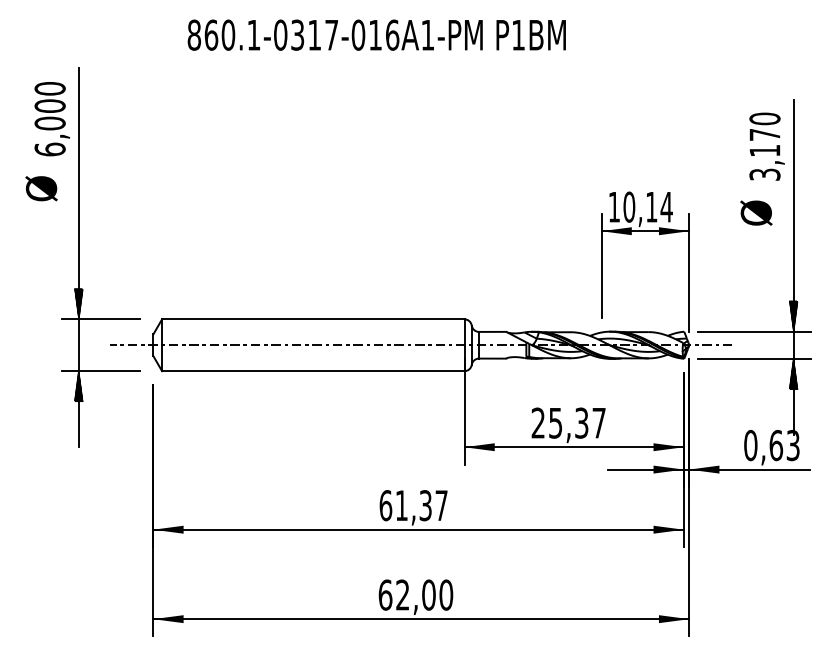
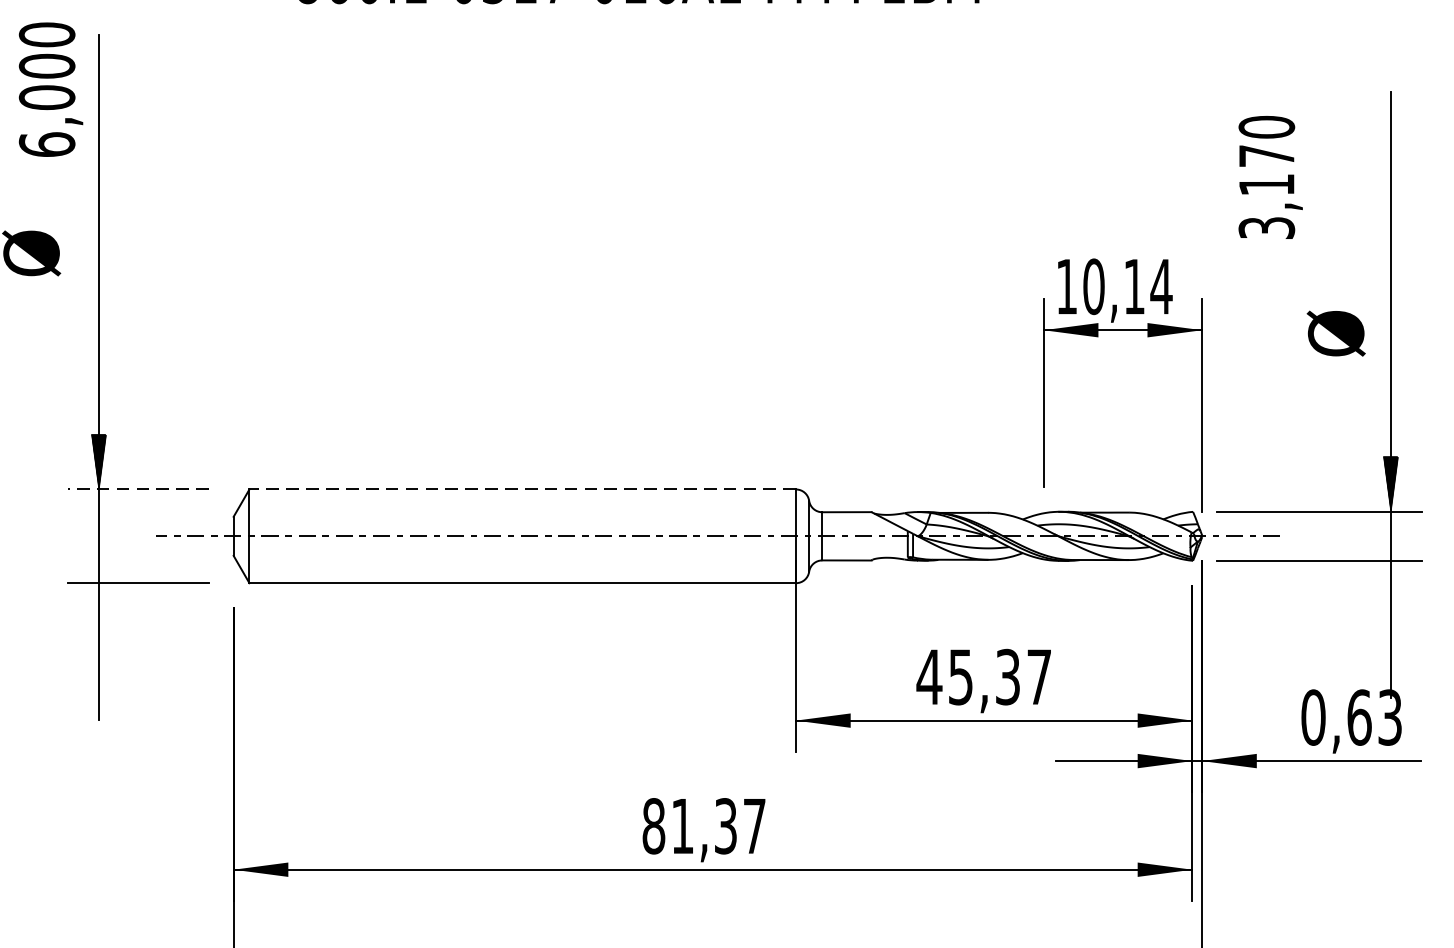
text: (51, 119) -> (49, 90), moved
text: (766, 146) -> (1269, 177), moved
text: (756, 212) -> (1336, 332), moved
line: (100, 319) -> (138, 489), solid -> dashed
line: (312, 319) -> (521, 489), solid -> dashed
hatch: (793, 373) -> (1390, 587), removed
hatch: (78, 386) -> (98, 610), removed
text: (538, 422) -> (929, 675), 25,37 -> 45,37
text: (385, 505) -> (653, 825), 61,37 -> 81,37

